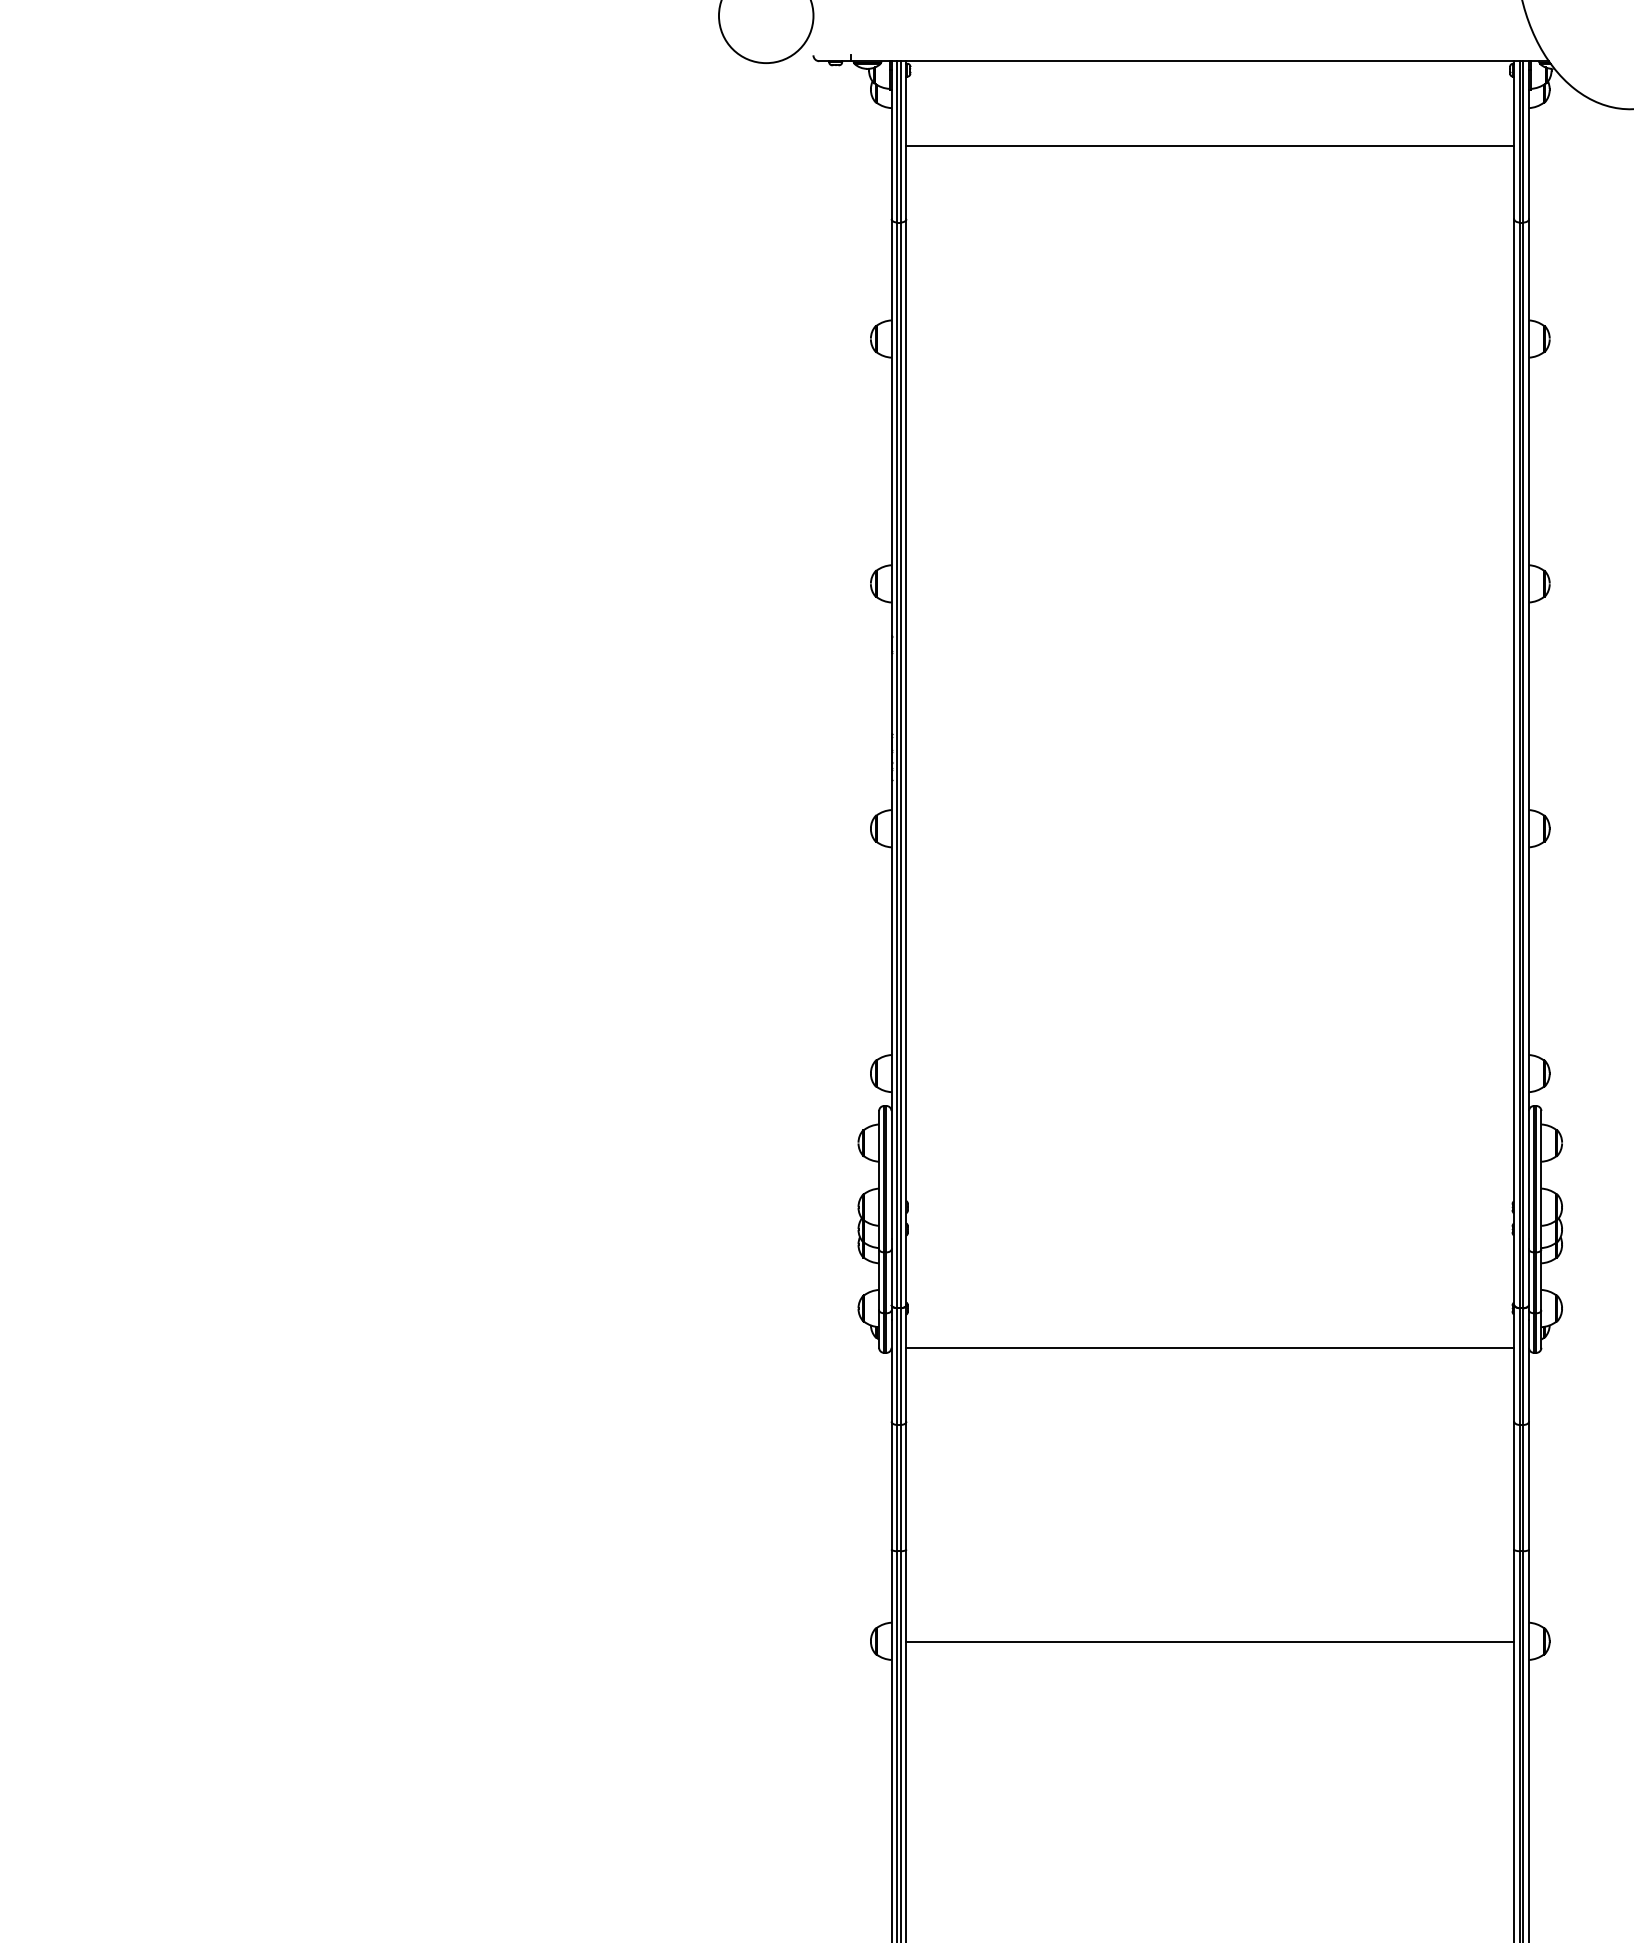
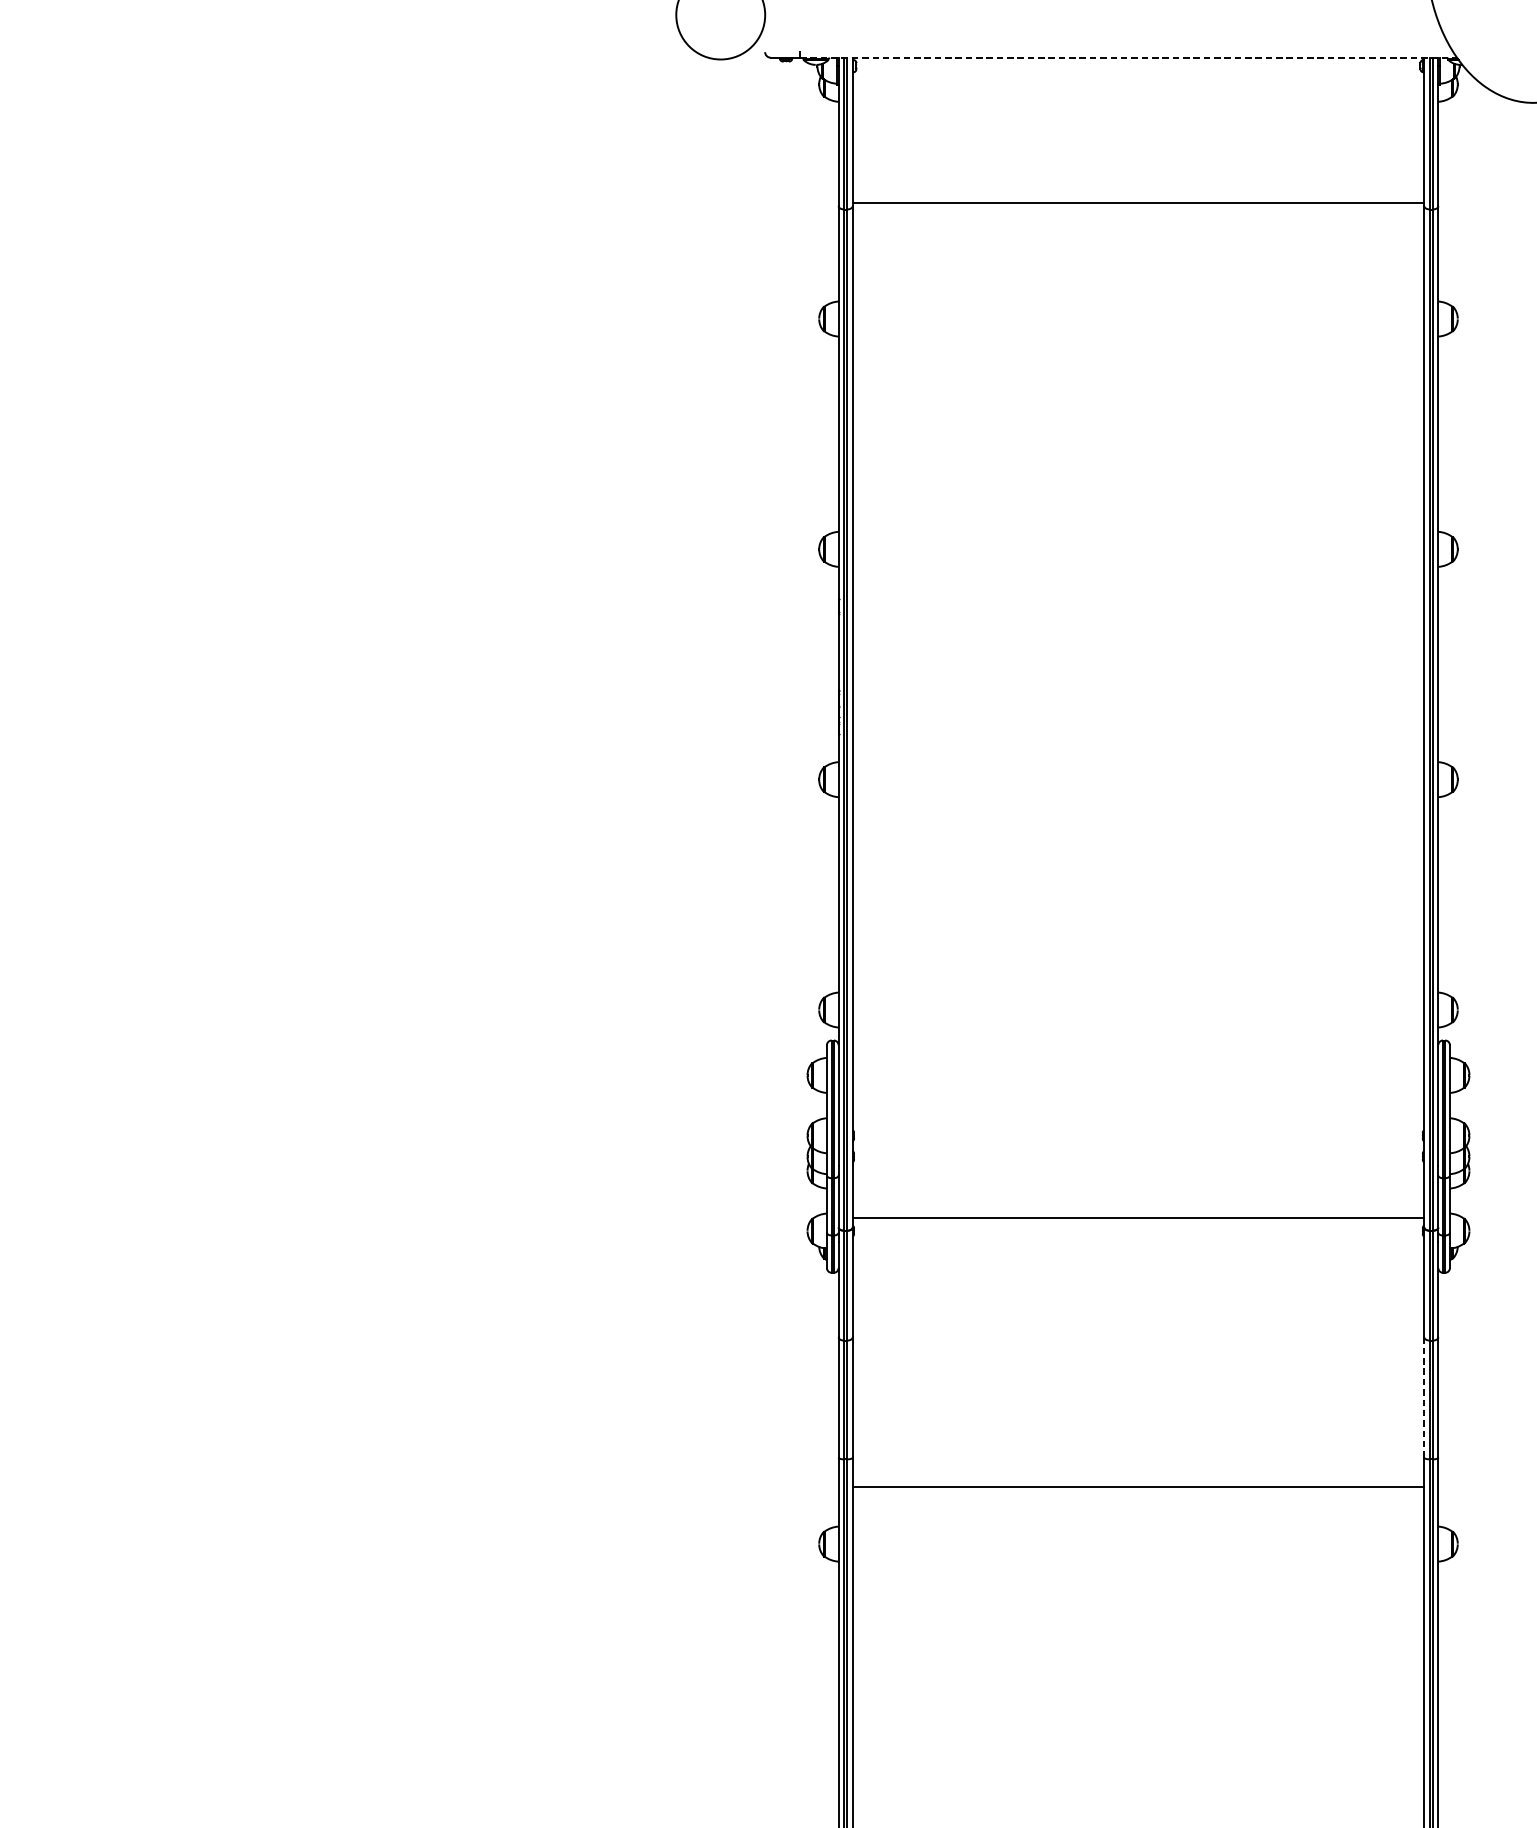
line: (1200, 61) -> (1129, 57), solid -> dashed
line: (1210, 145) -> (1138, 202), moved
line: (1210, 1348) -> (1138, 1217), moved
line: (1514, 1485) -> (1424, 1397), solid -> dashed
line: (1210, 1642) -> (1138, 1487), moved

